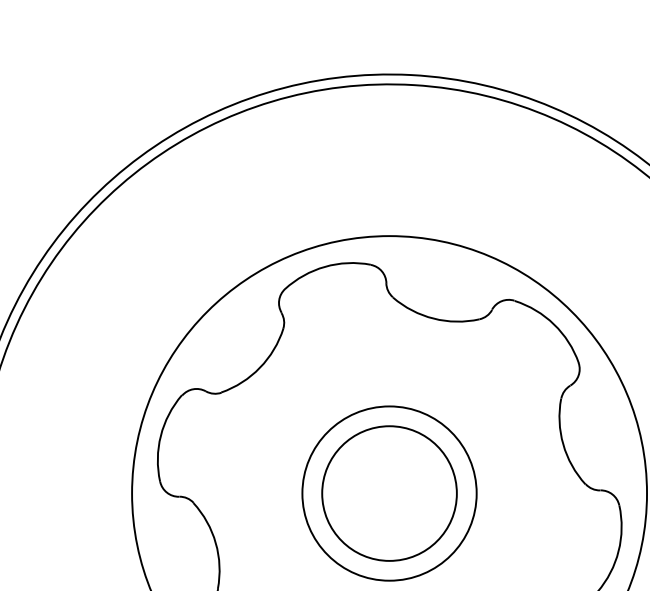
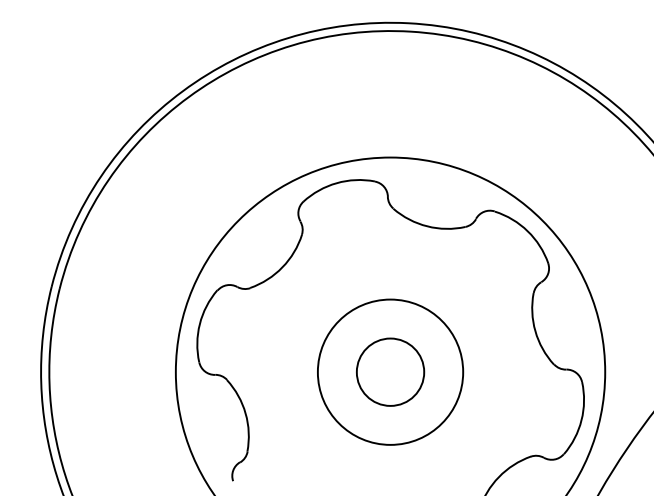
circle: (389, 493) -> (390, 372), size x0.6

